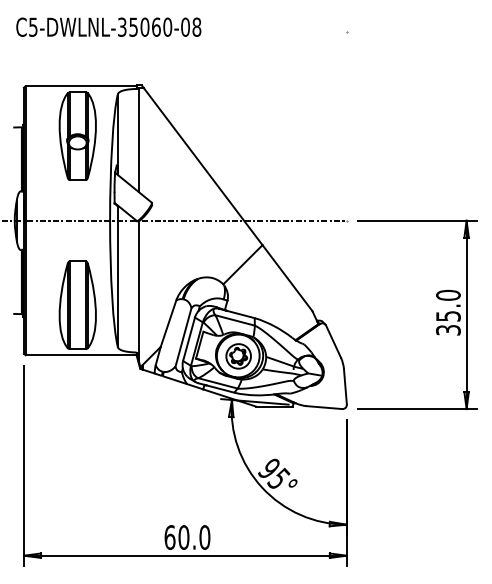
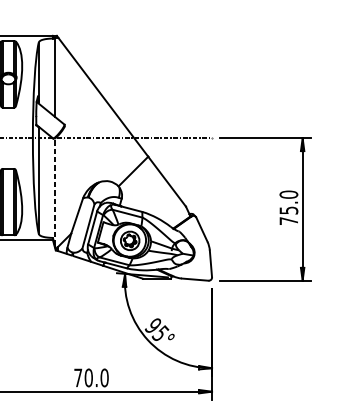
line: (139, 291) -> (55, 191), solid -> dashed
text: (448, 330) -> (288, 221), 35.0 -> 75.0
text: (169, 537) -> (77, 377), 60.0 -> 70.0

